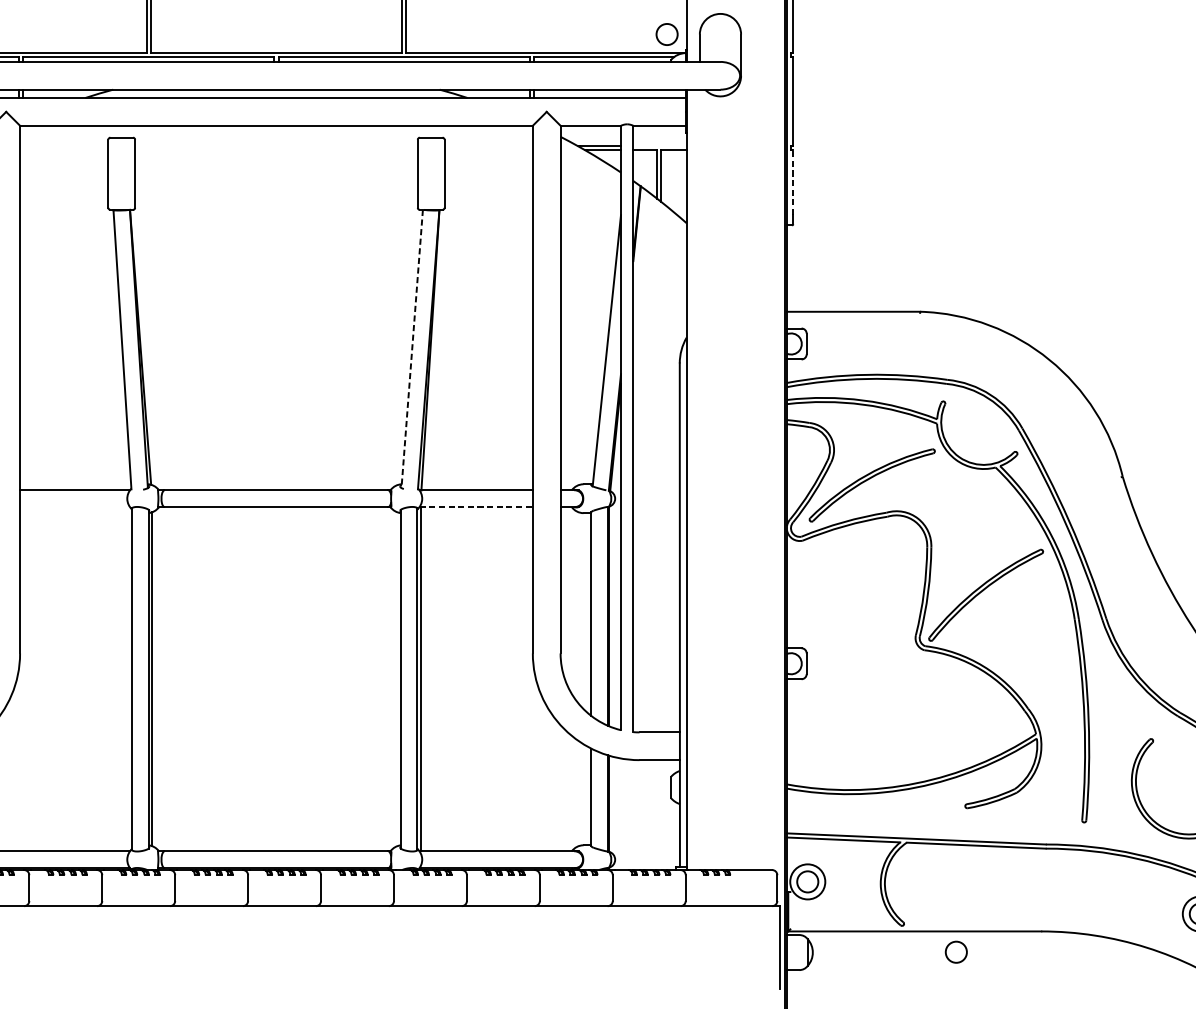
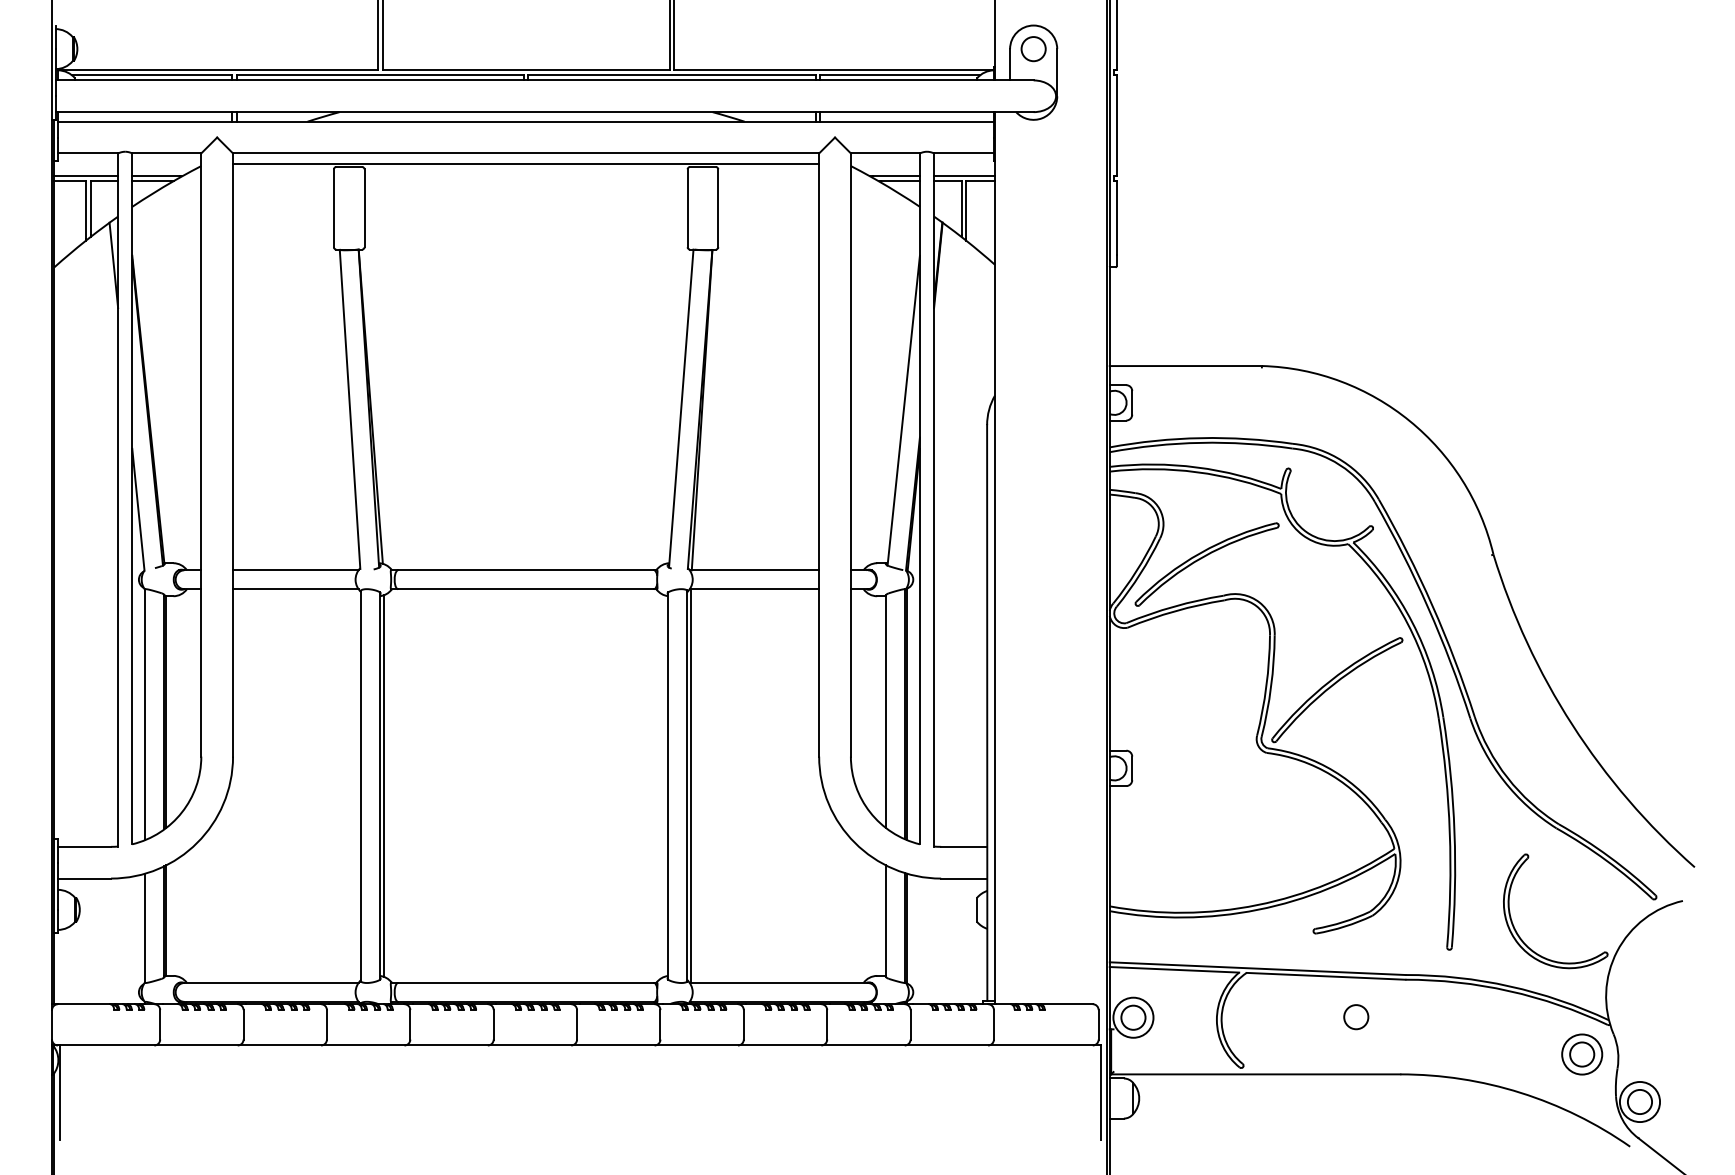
circle: (666, 34) -> (1033, 49), moved
line: (276, 135) -> (526, 164), added
line: (659, 145) -> (964, 176), added
line: (792, 181) -> (1116, 217), dashed -> solid
line: (412, 349) -> (681, 409), dashed -> solid
line: (74, 507) -> (295, 589), added
line: (476, 507) -> (754, 589), dashed -> solid
circle: (956, 952) -> (1356, 1017), moved

